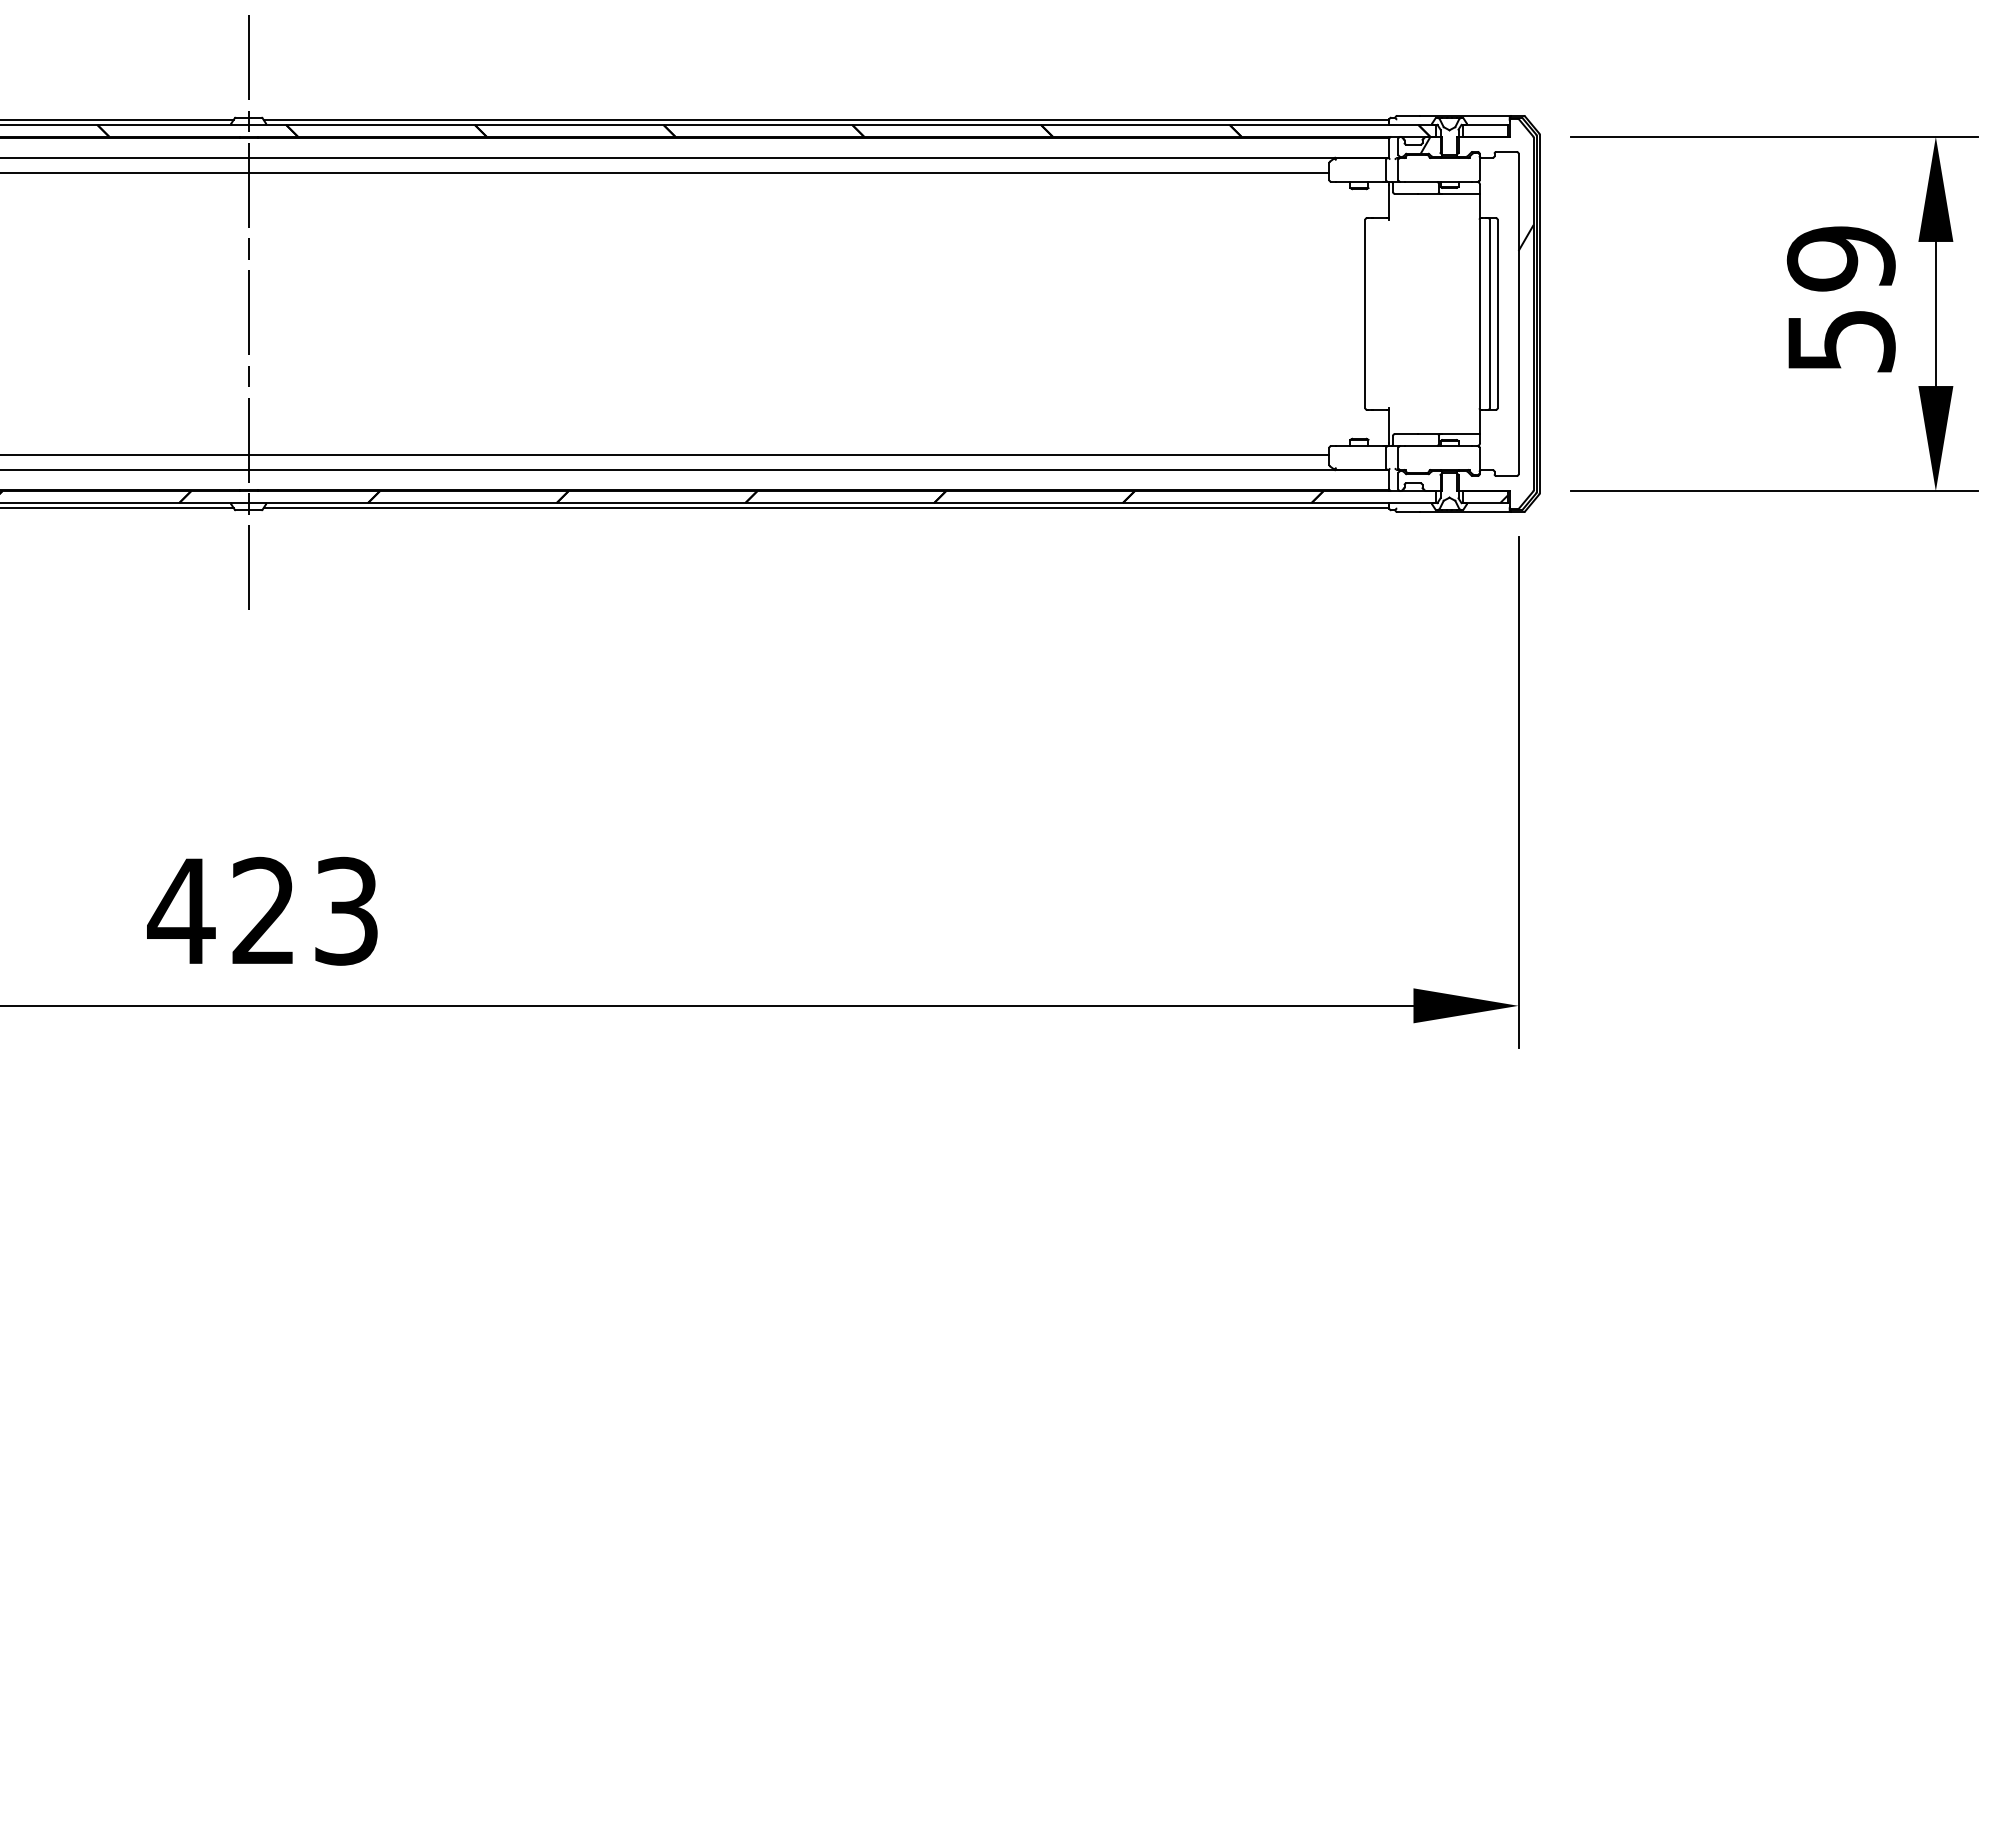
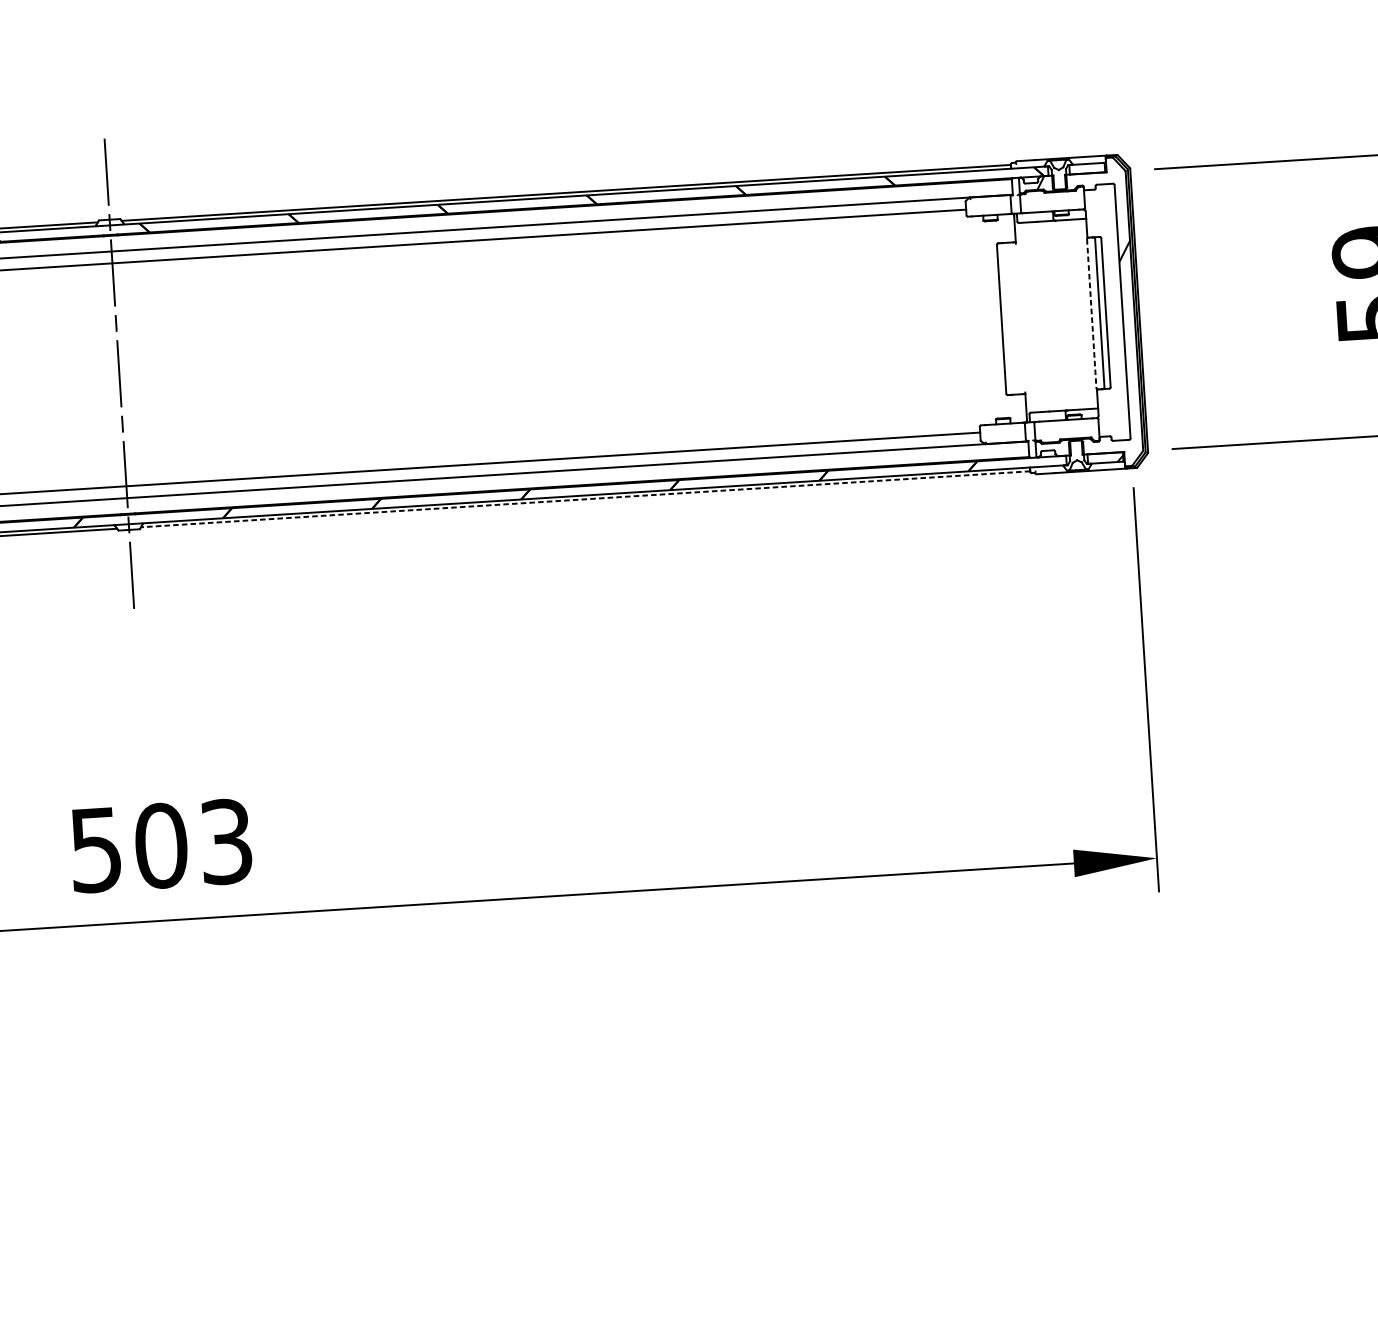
line: (1479, 314) -> (1091, 314), solid -> dashed
line: (826, 507) -> (585, 498), solid -> dashed
text: (221, 910) -> (127, 847), 423 -> 503

